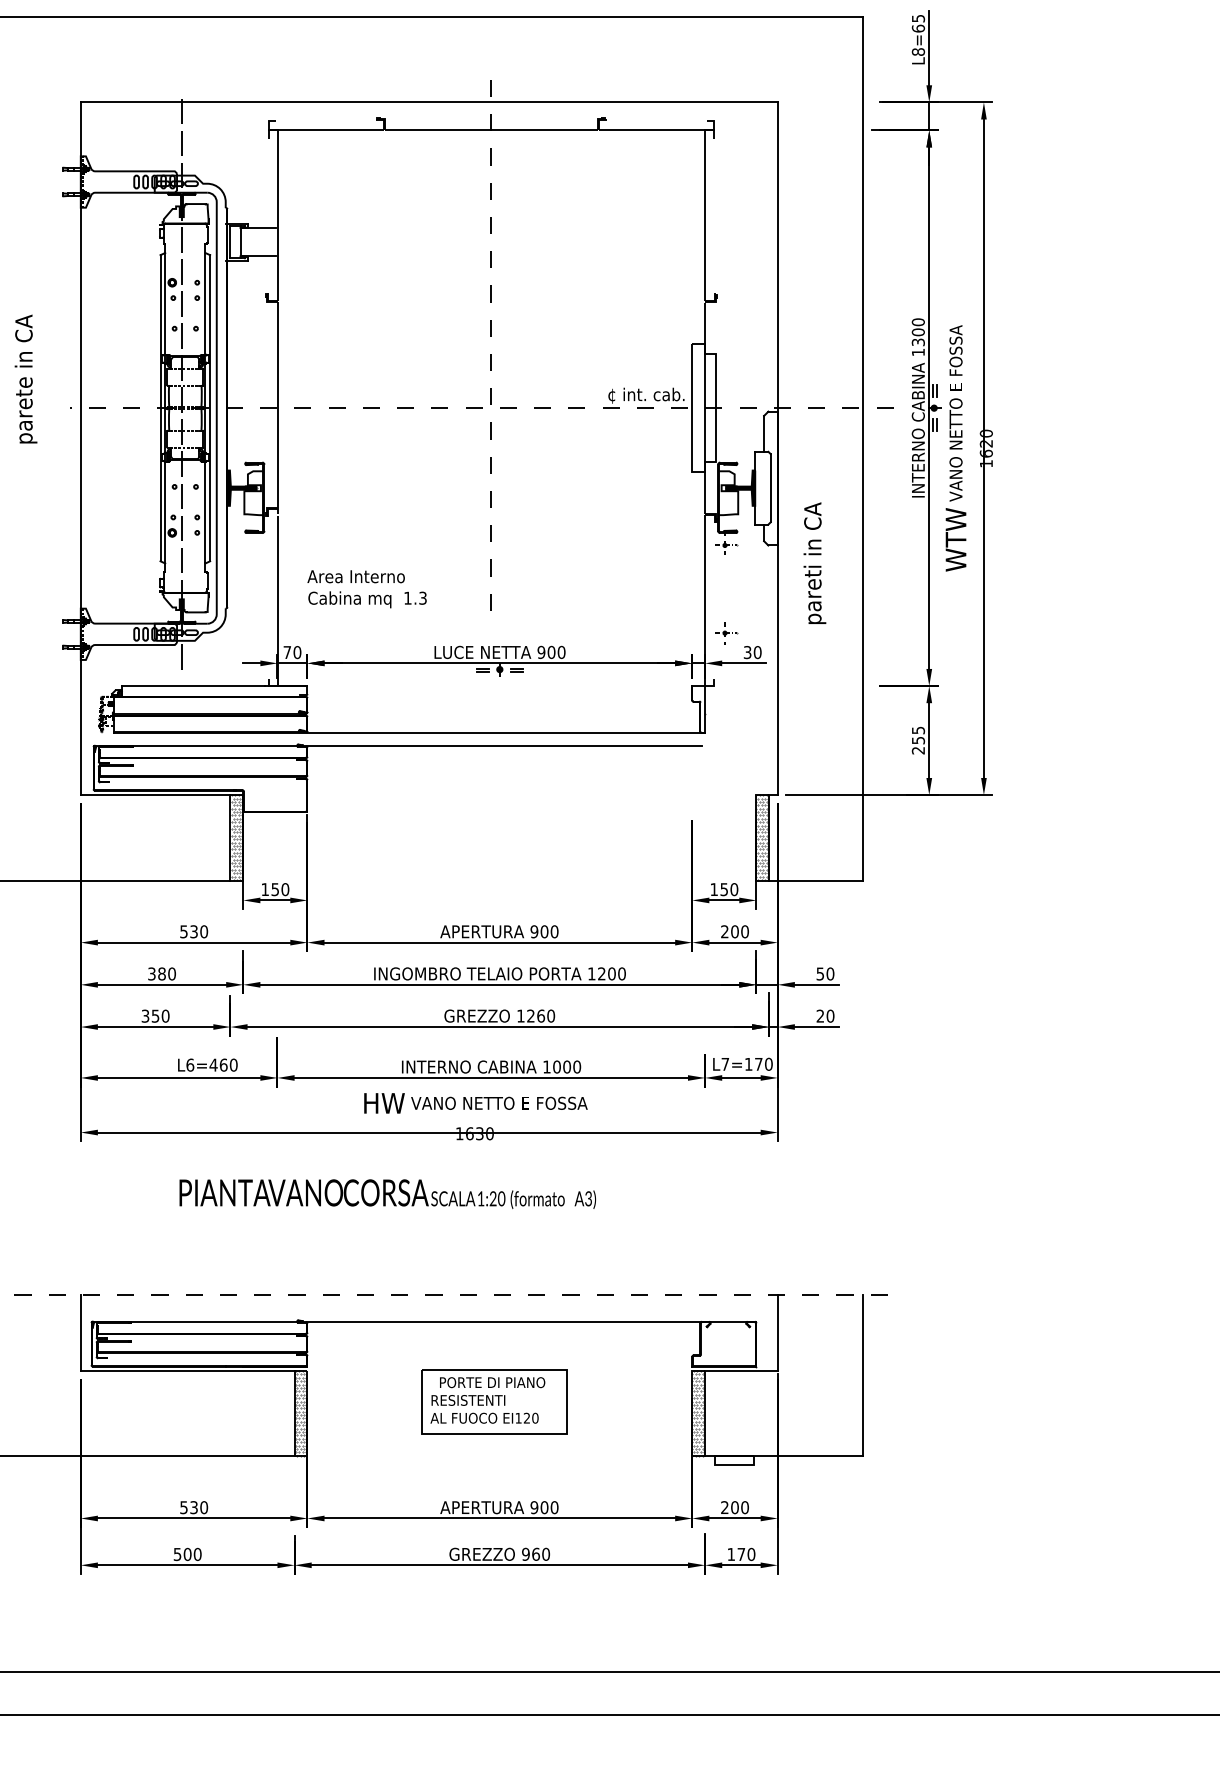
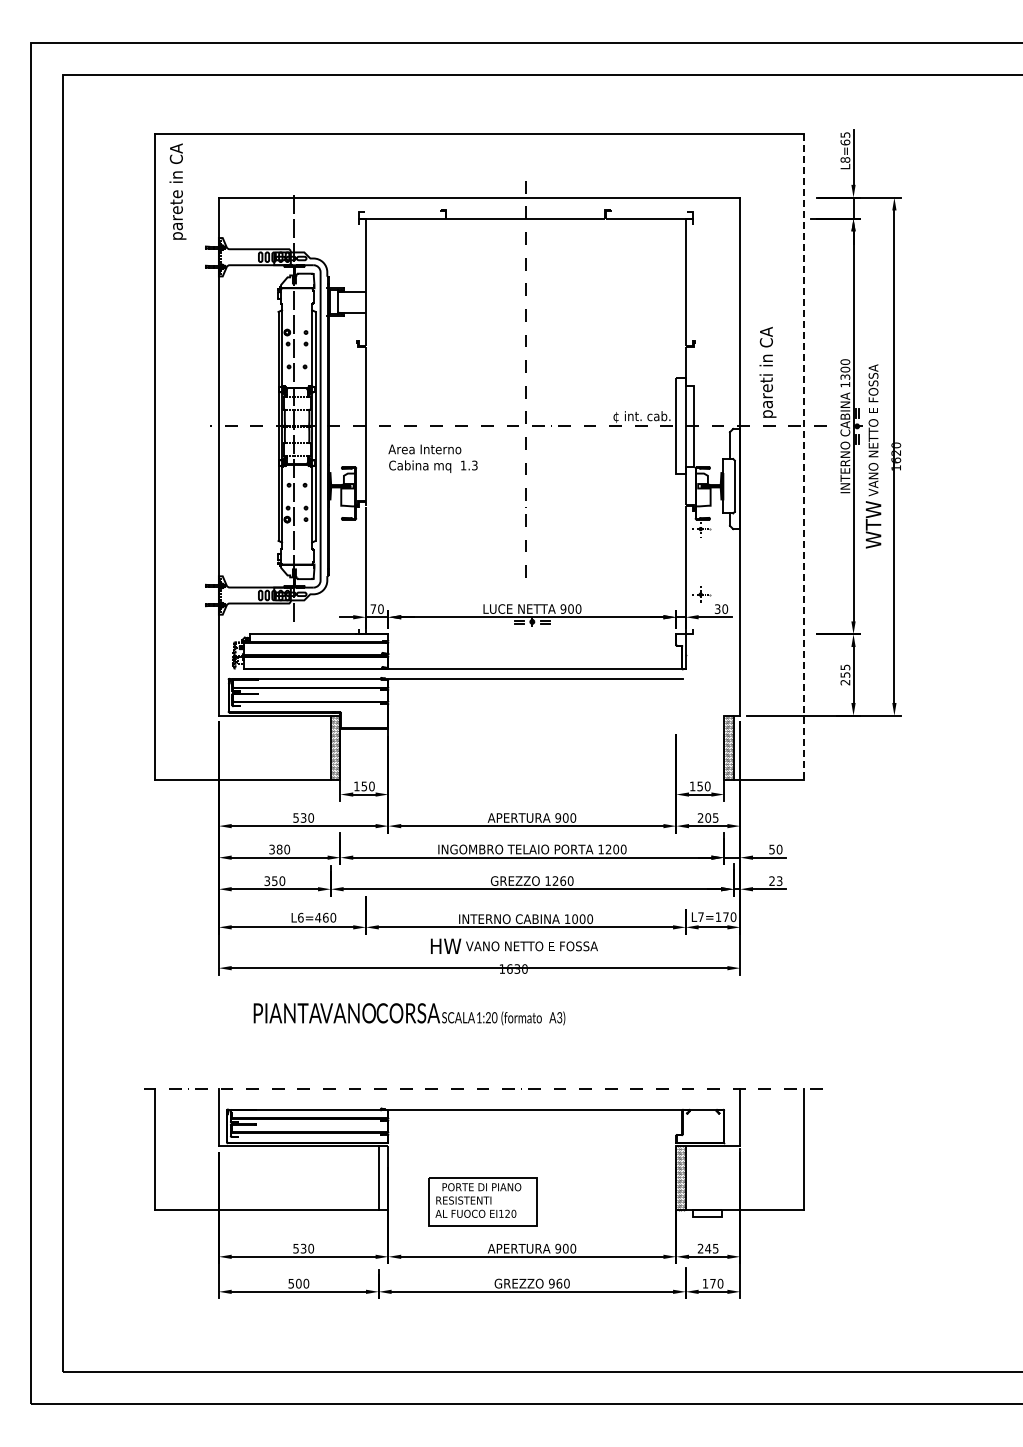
text: (25, 378) -> (177, 191), moved
line: (863, 449) -> (804, 457), solid -> dashed
text: (814, 562) -> (767, 371), moved
text: (366, 588) -> (432, 458), moved
text: (744, 931) -> (715, 817), 200 -> 205
text: (830, 1015) -> (779, 880), 20 -> 23
text: (387, 1194) -> (409, 1014), moved
part: (493, 1401) -> (482, 1201), moved
hatch: (300, 1412) -> (383, 1177), removed
text: (739, 1507) -> (711, 1248), 200 -> 245

